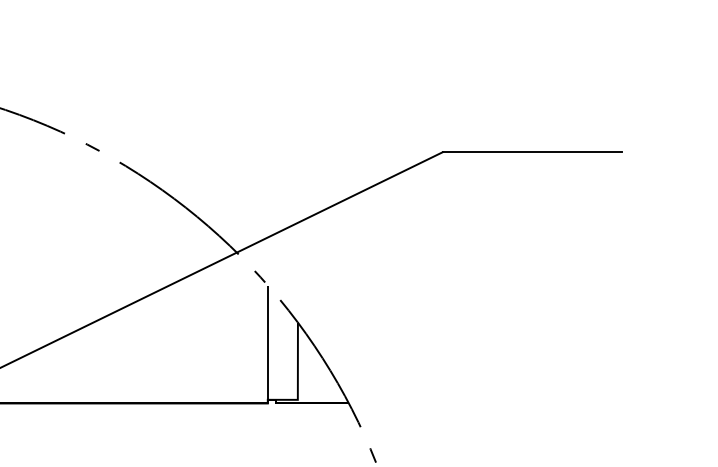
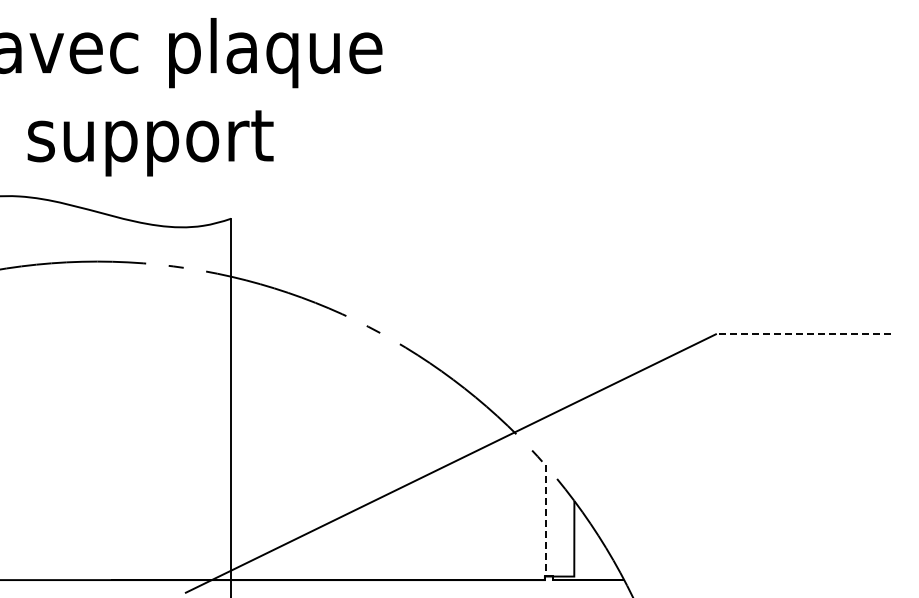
line: (532, 152) -> (803, 334), solid -> dashed
line: (268, 342) -> (545, 520), solid -> dashed

